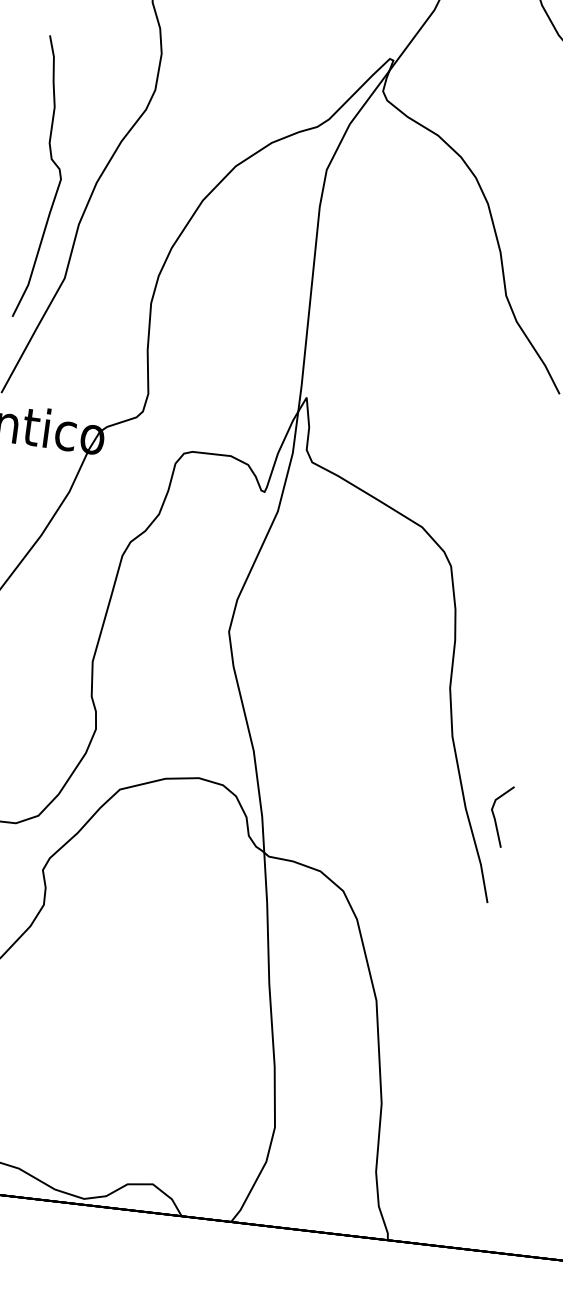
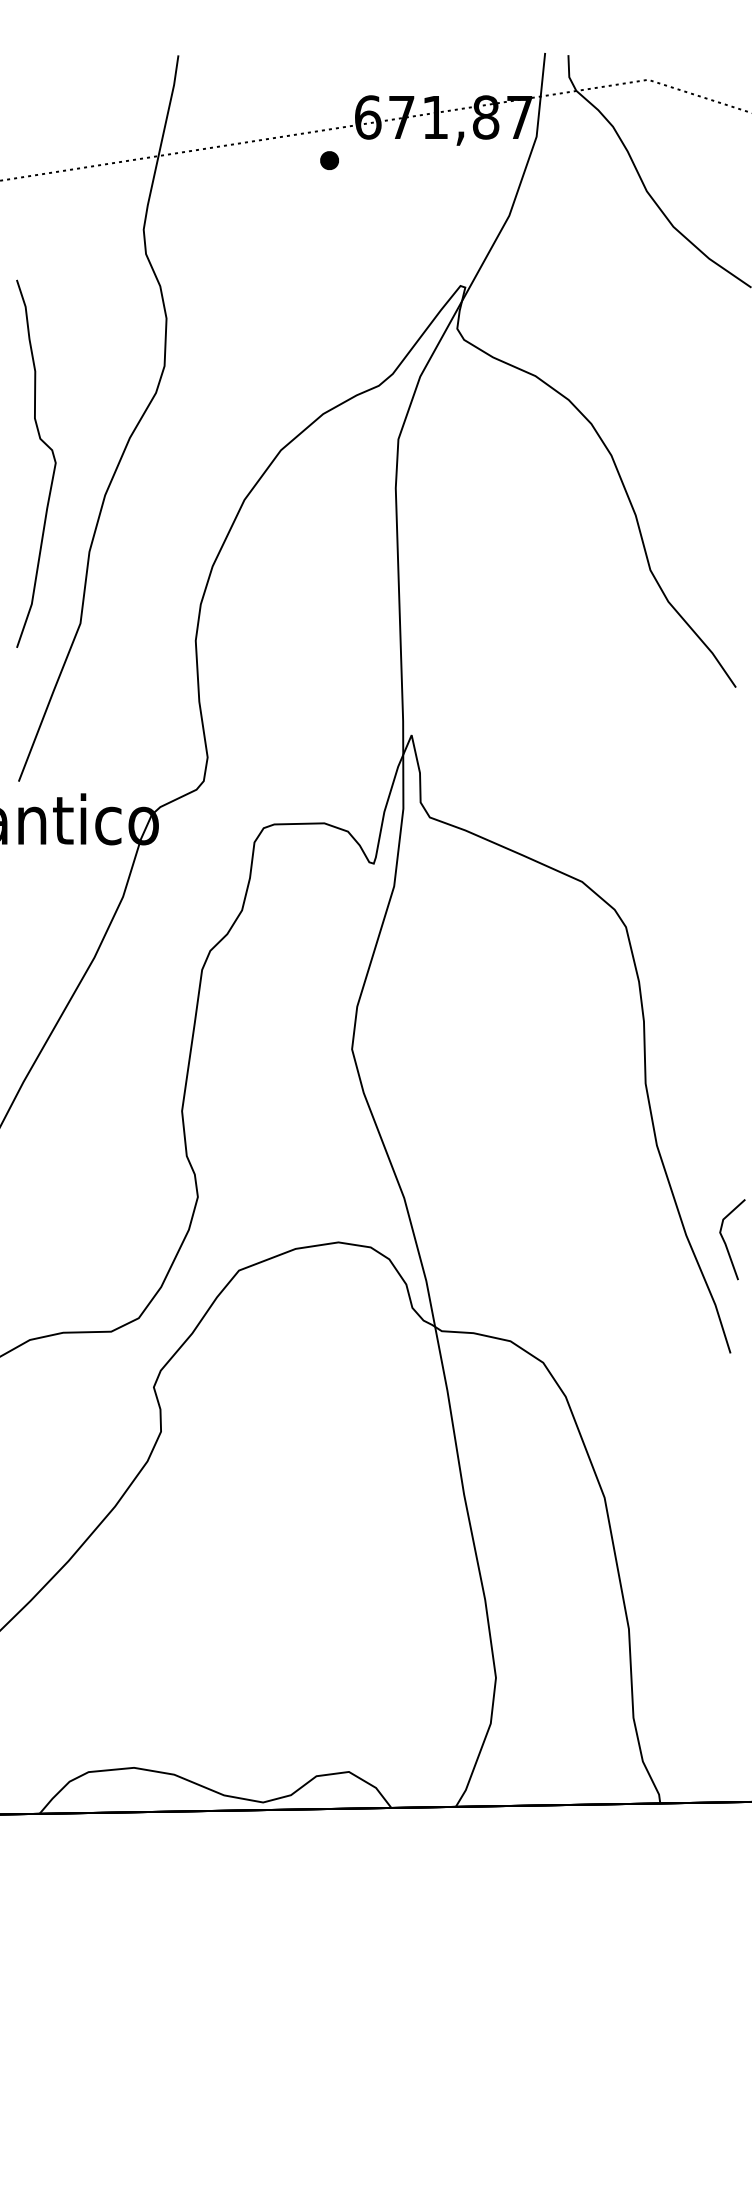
curve: (59, 176) -> (53, 459), moved

